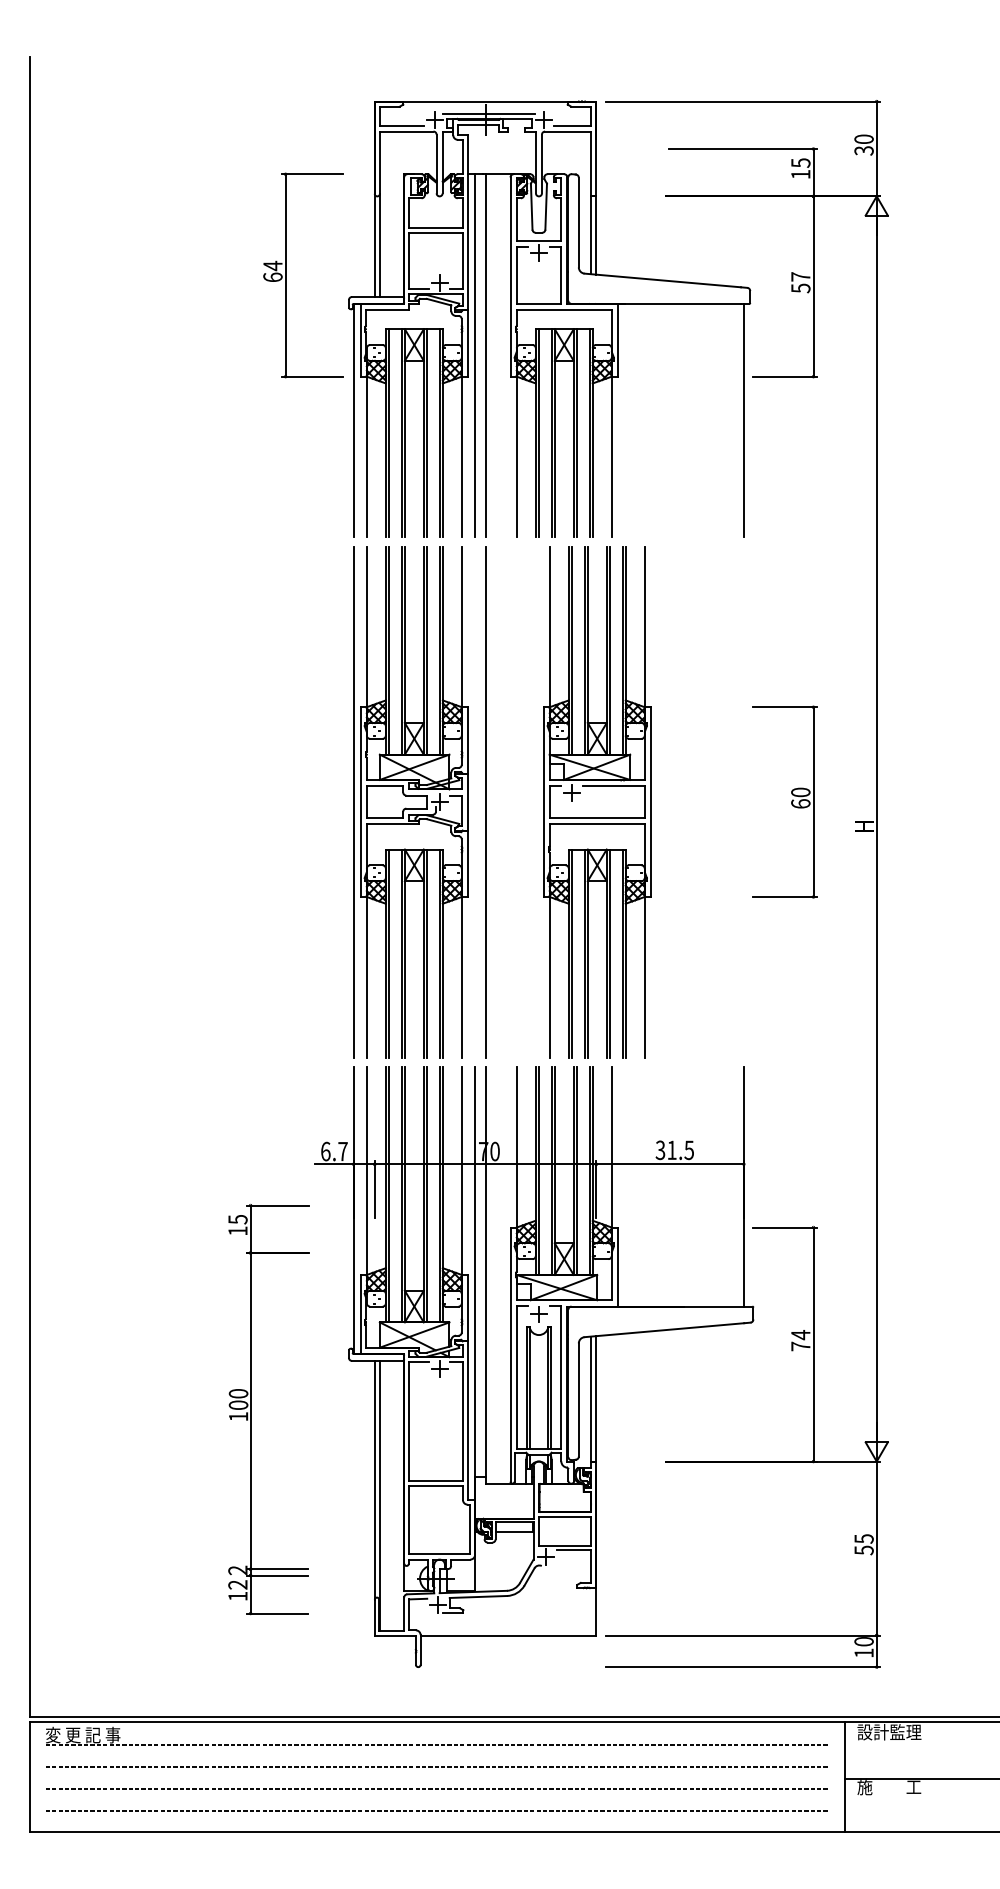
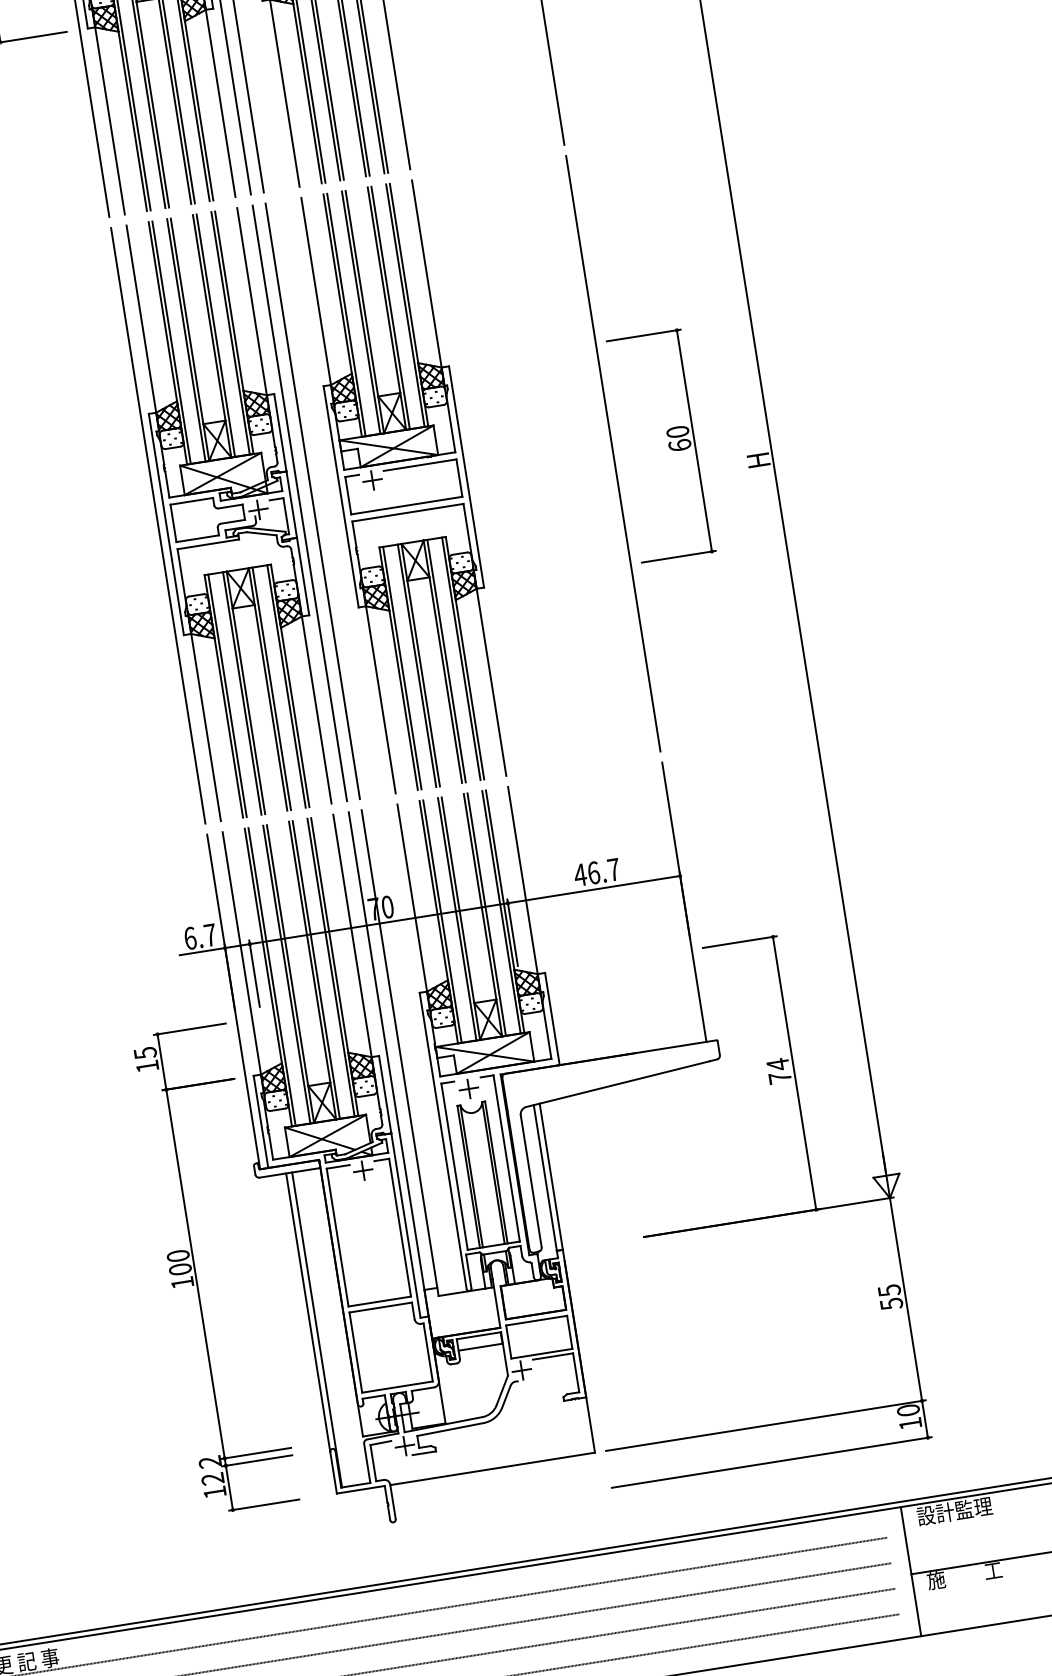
line: (475, 801) -> (300, 502), added
line: (743, 801) -> (612, 453), added
part: (597, 802) -> (404, 487), moved
text: (674, 1150) -> (596, 872), 31.5 -> 46.7
part: (251, 1409) -> (196, 1272), moved

